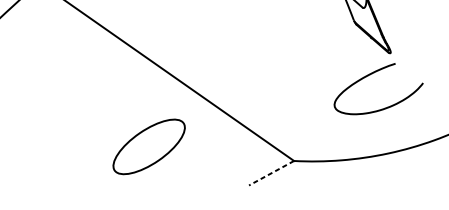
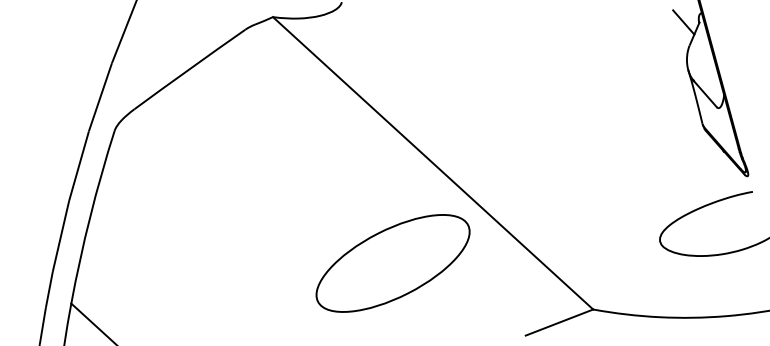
part: (148, 146) -> (392, 263), size x1.43
line: (271, 173) -> (559, 322), dashed -> solid

